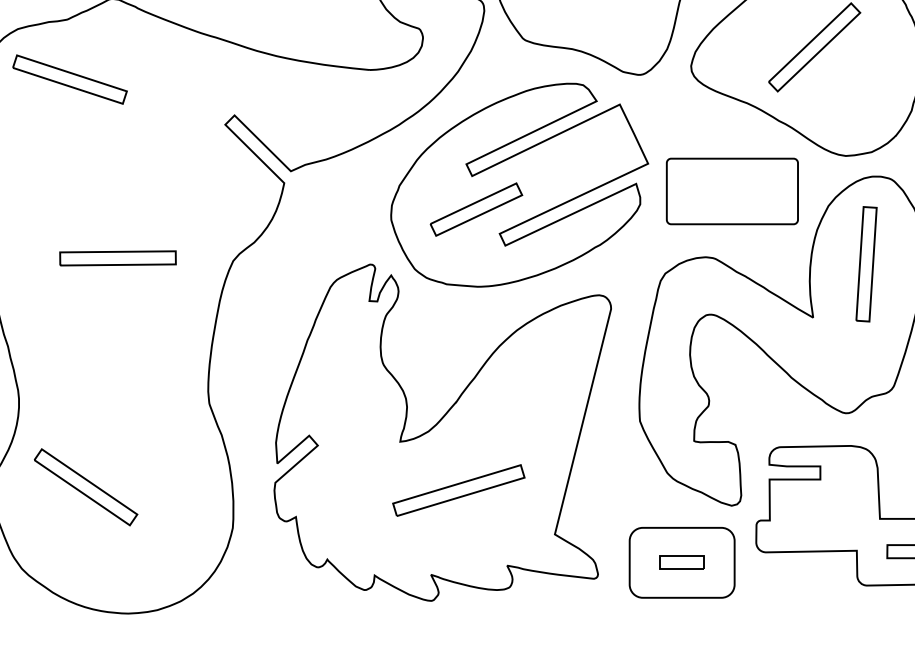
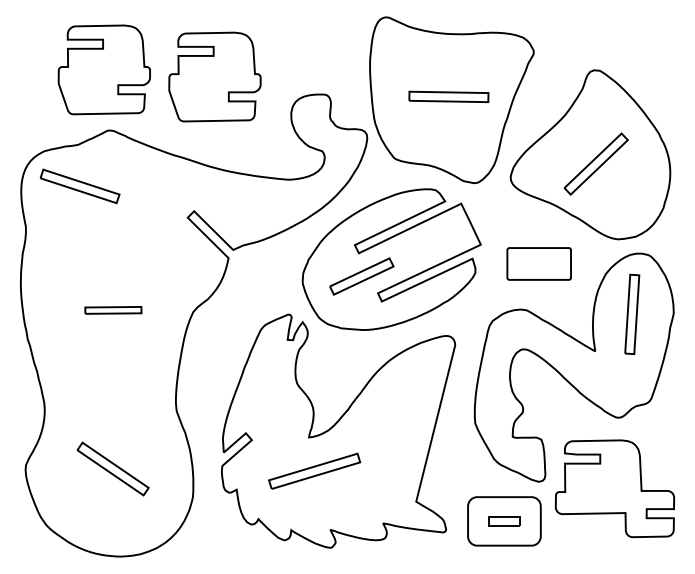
part: (731, 190) -> (538, 263), size x0.7
part: (118, 258) -> (113, 310), size x0.7
part: (85, 486) -> (112, 468), moved
part: (458, 489) -> (314, 470), moved

